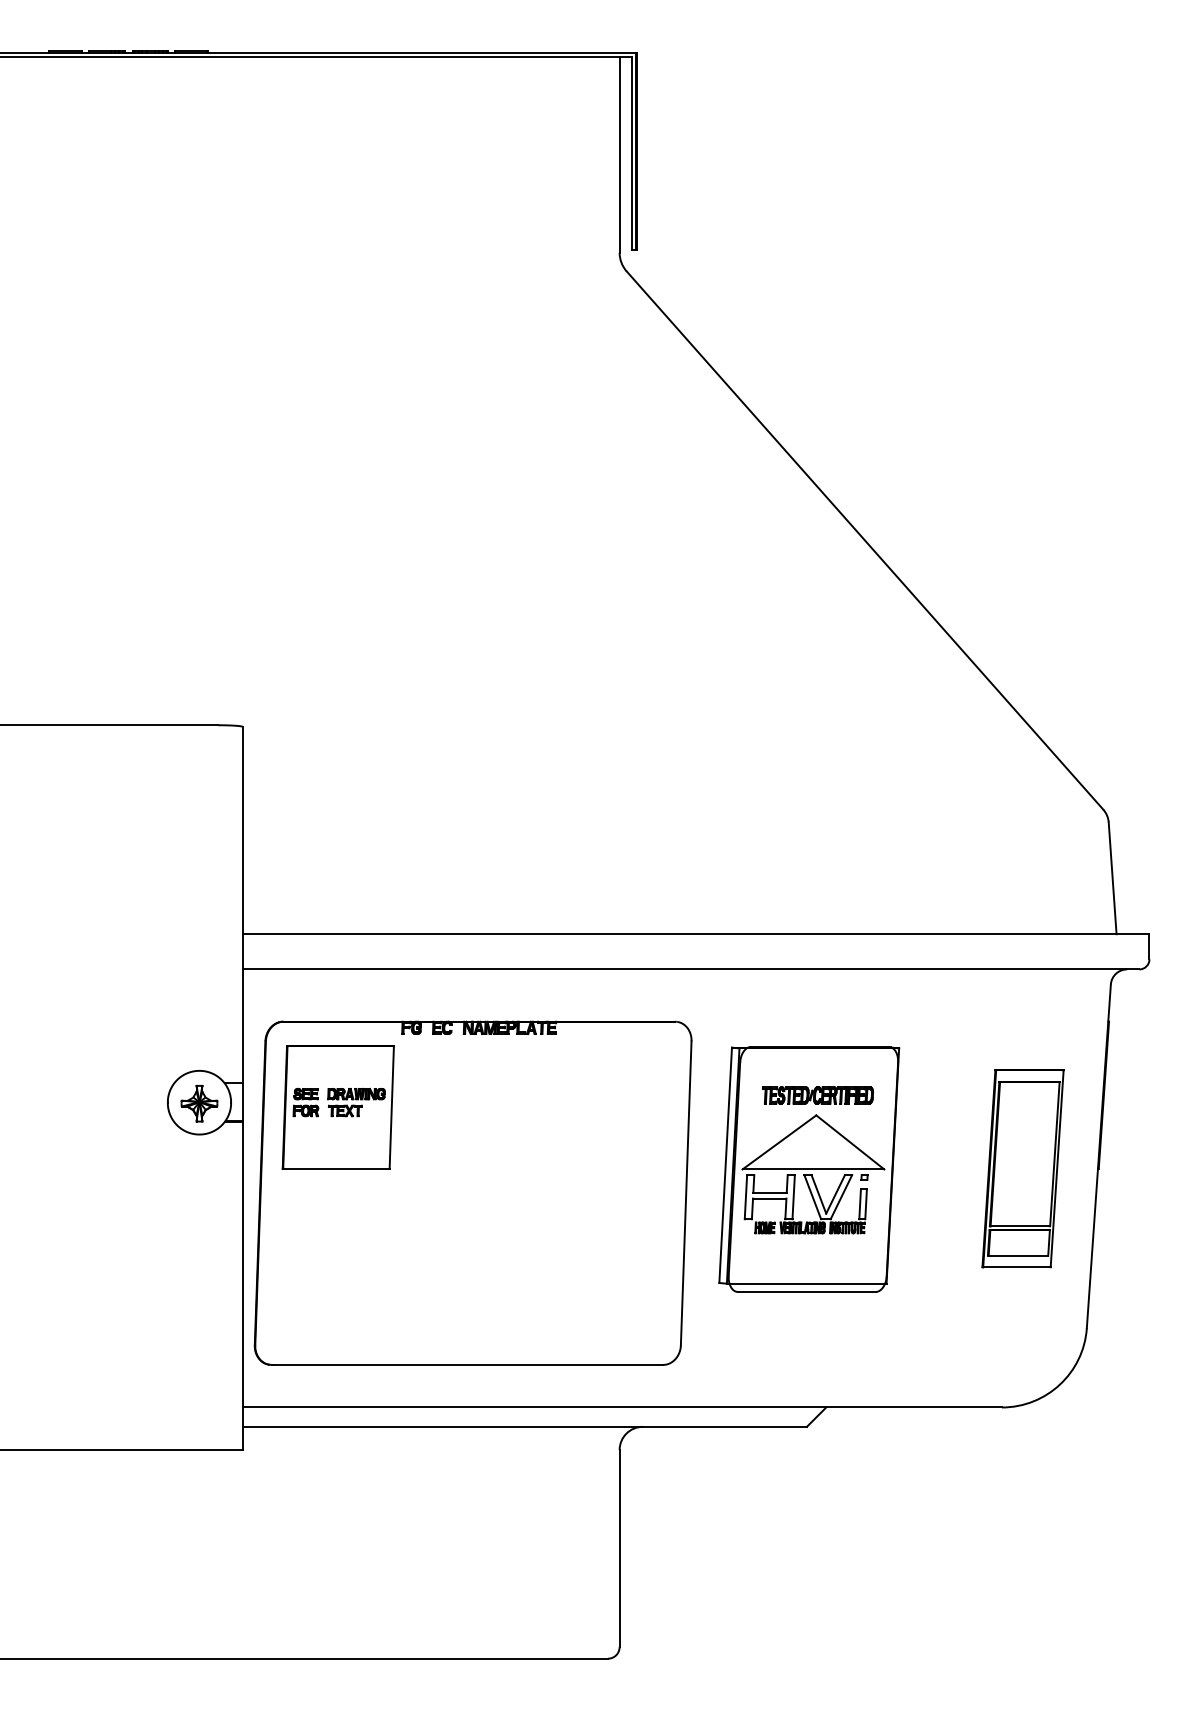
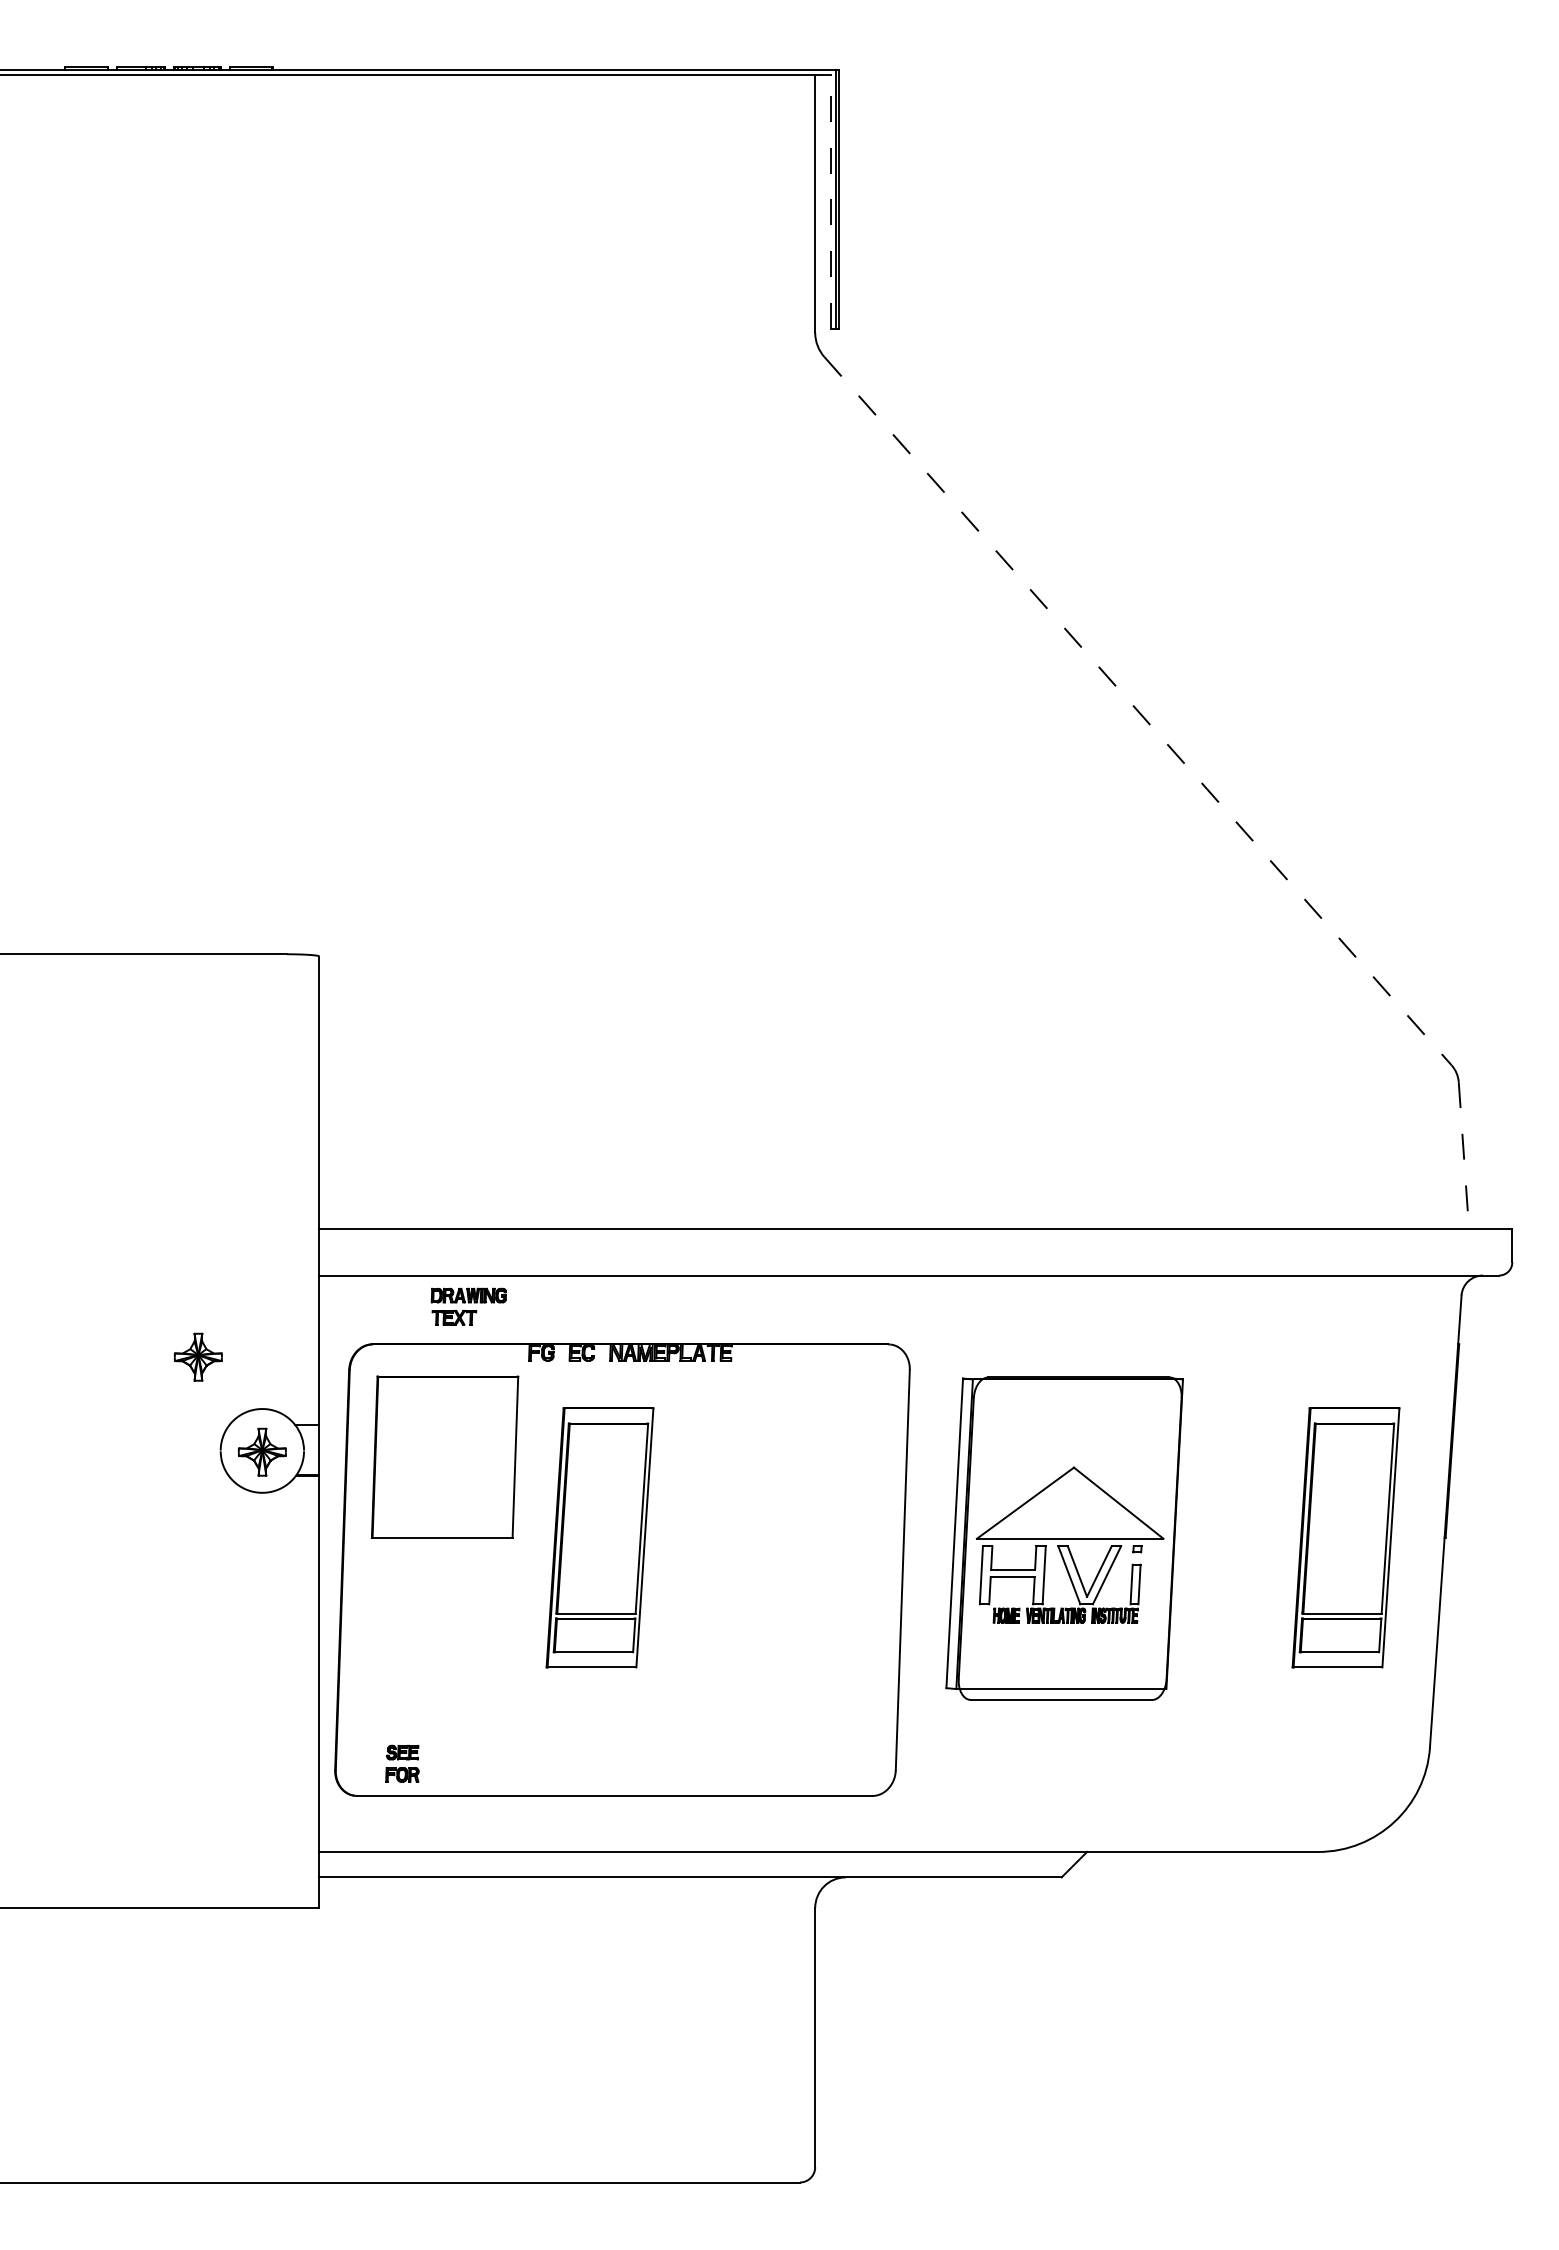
line: (632, 153) -> (831, 201), solid -> dashed
line: (865, 540) -> (1138, 711), solid -> dashed
line: (1112, 878) -> (1463, 1155), solid -> dashed
part: (150, 1030) -> (198, 1356), added
part: (817, 1095) -> (1075, 1441), removed
part: (305, 1102) -> (402, 1763), moved
part: (356, 1102) -> (468, 1306), moved
part: (455, 1168) -> (599, 1537), added

